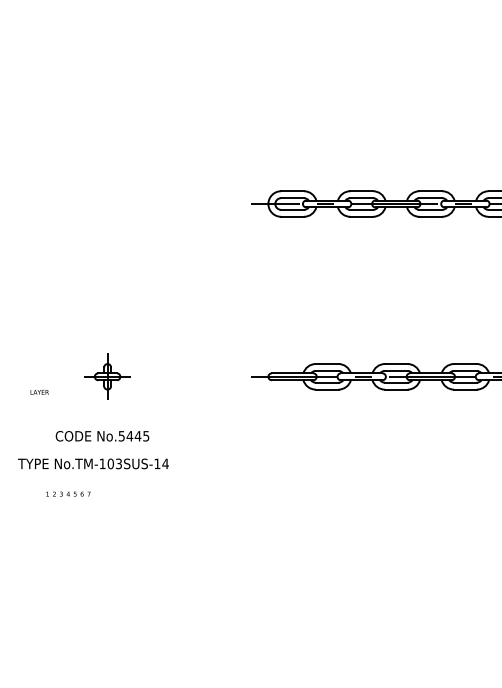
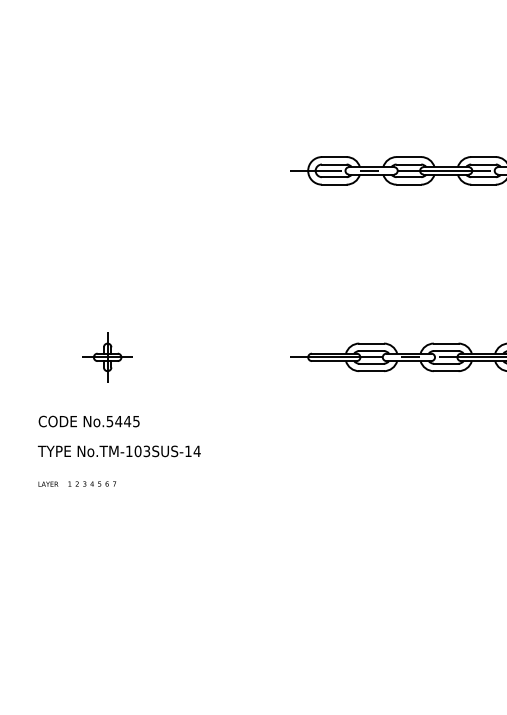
part: (107, 376) -> (107, 357), moved
text: (39, 392) -> (48, 484), moved
text: (102, 436) -> (89, 421), moved

